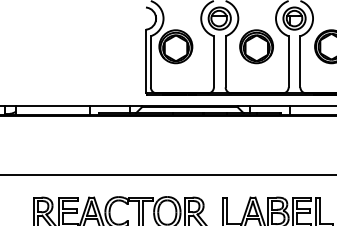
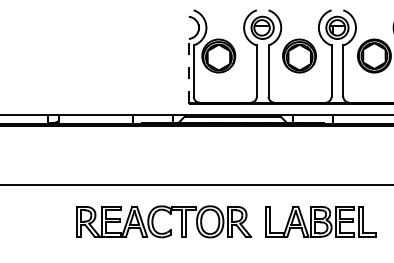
line: (145, 61) -> (188, 70), solid -> dashed

